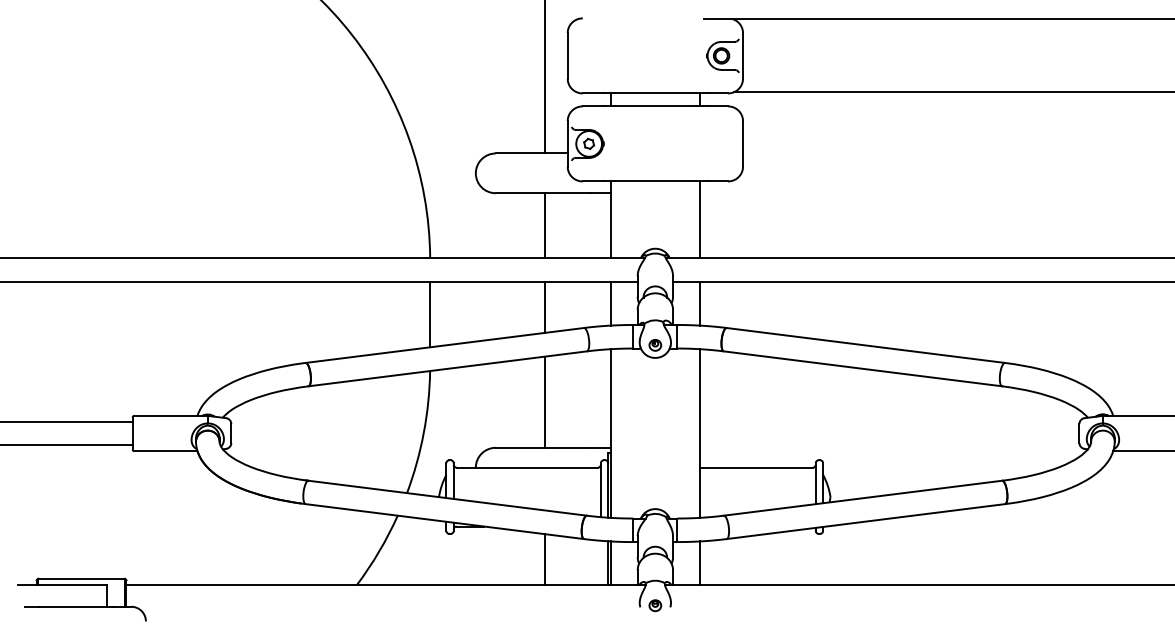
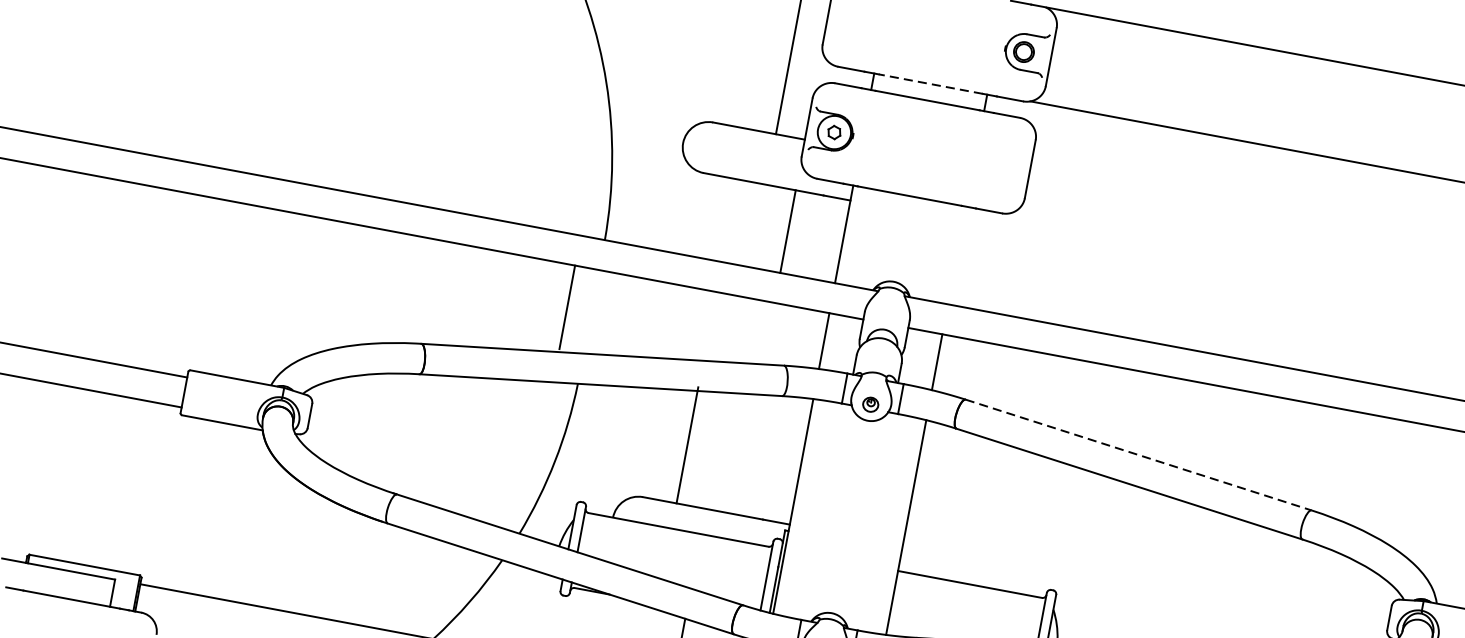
line: (655, 93) -> (930, 84), solid -> dashed
line: (699, 219) -> (956, 255), removed
line: (545, 225) -> (788, 231), moved
line: (545, 306) -> (740, 329), removed
line: (430, 314) -> (567, 307), moved
line: (866, 345) -> (1139, 455), solid -> dashed
line: (545, 401) -> (688, 444), moved

